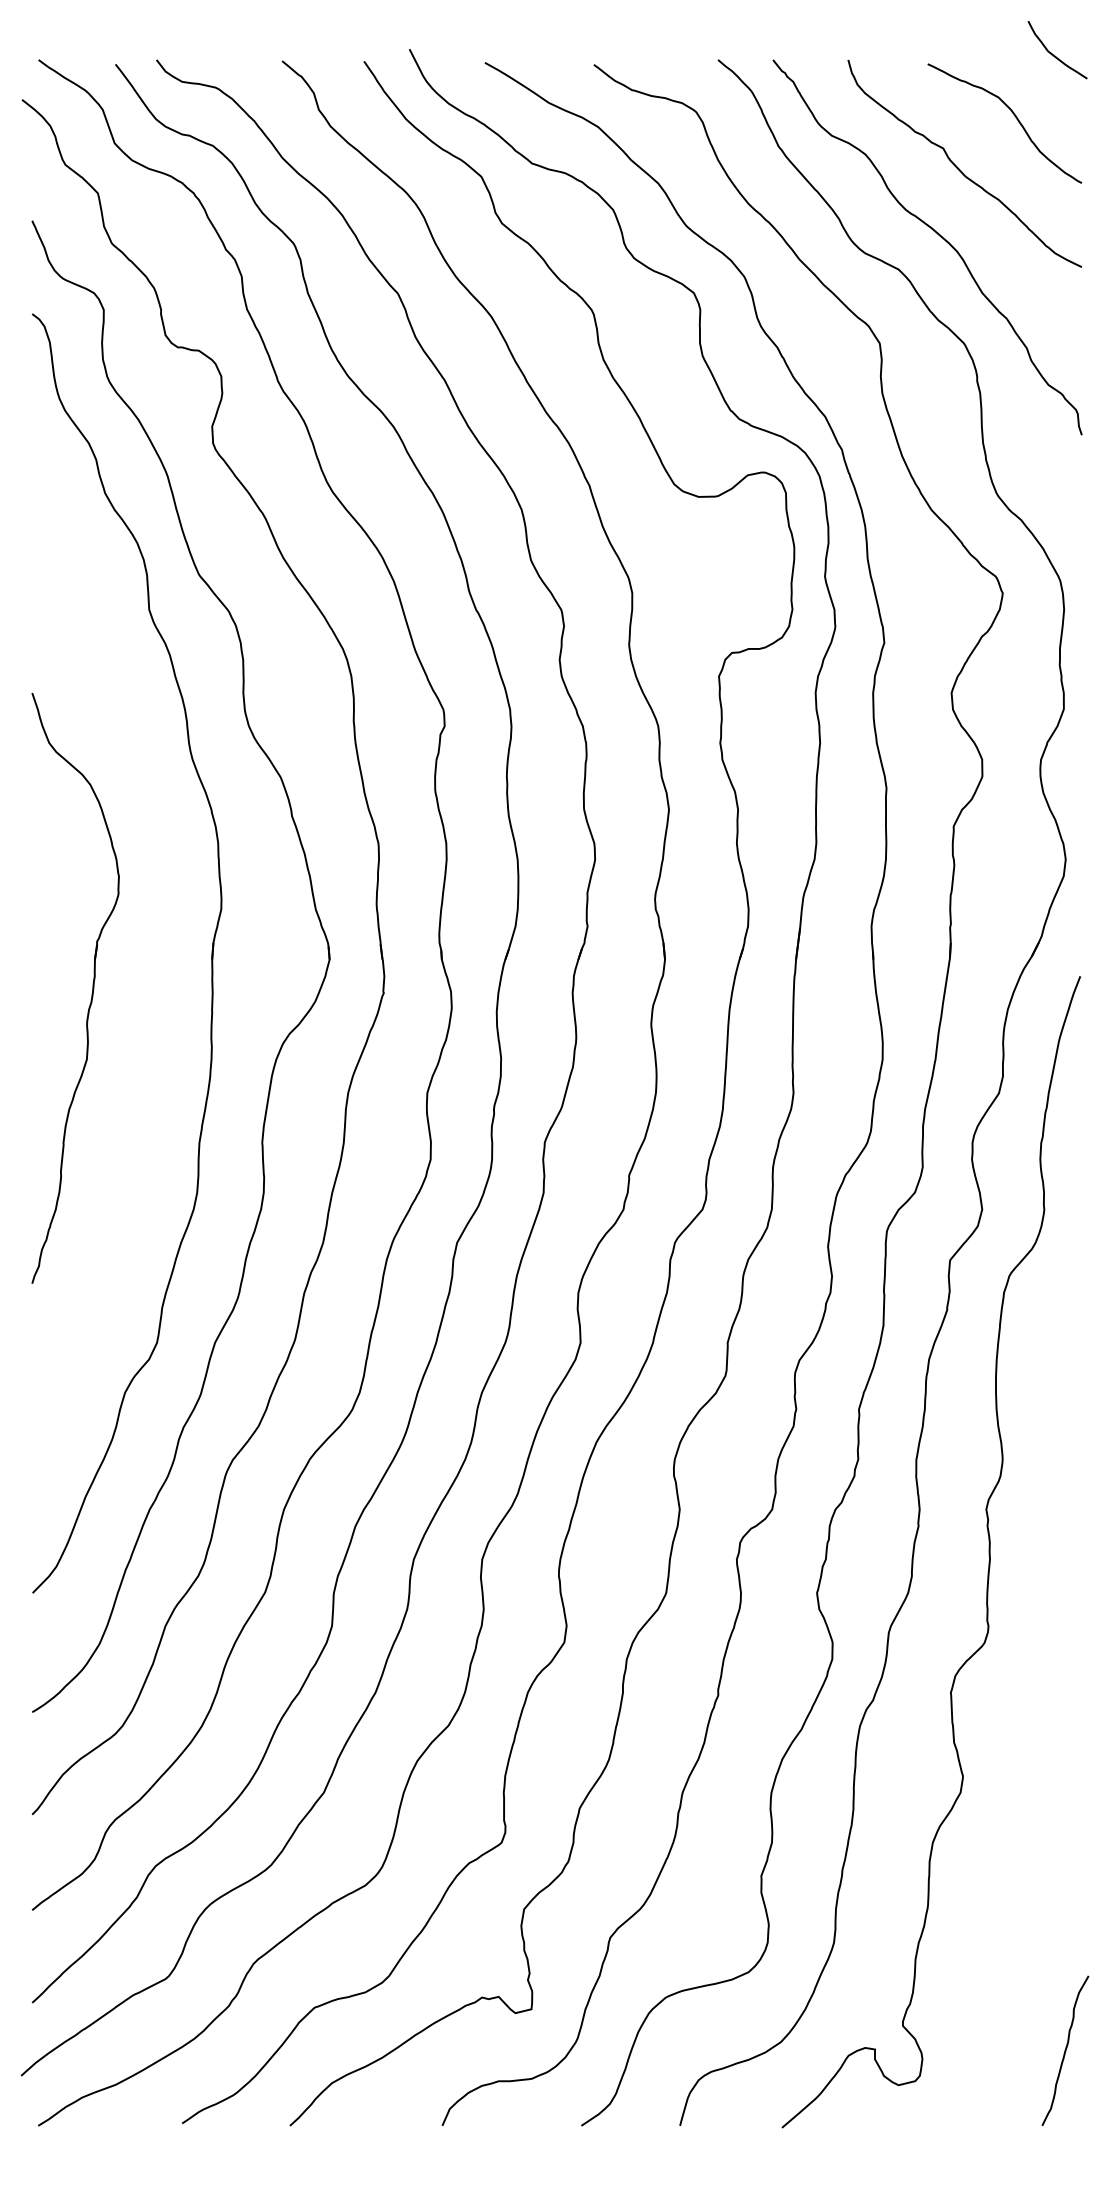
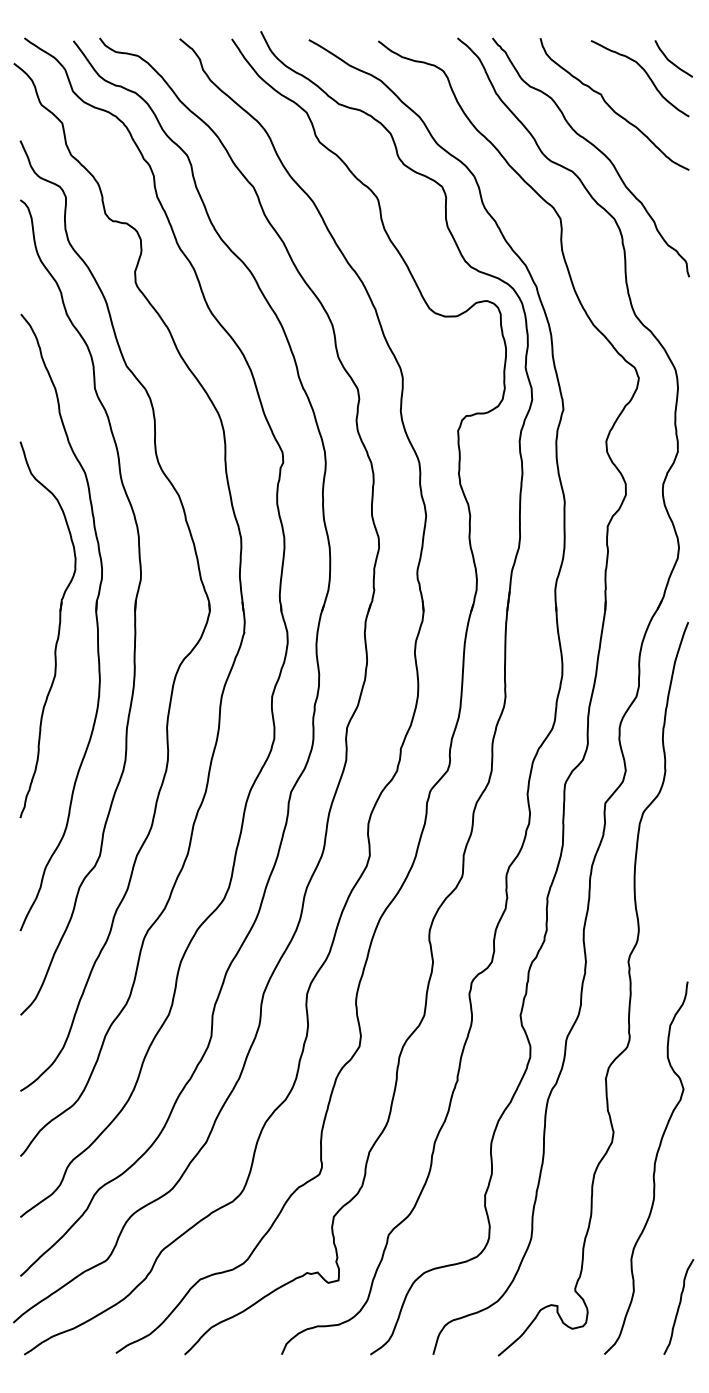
curve: (1052, 52) -> (670, 60), moved
part: (150, 969) -> (95, 617), added
curve: (1025, 1832) -> (653, 1167), added

